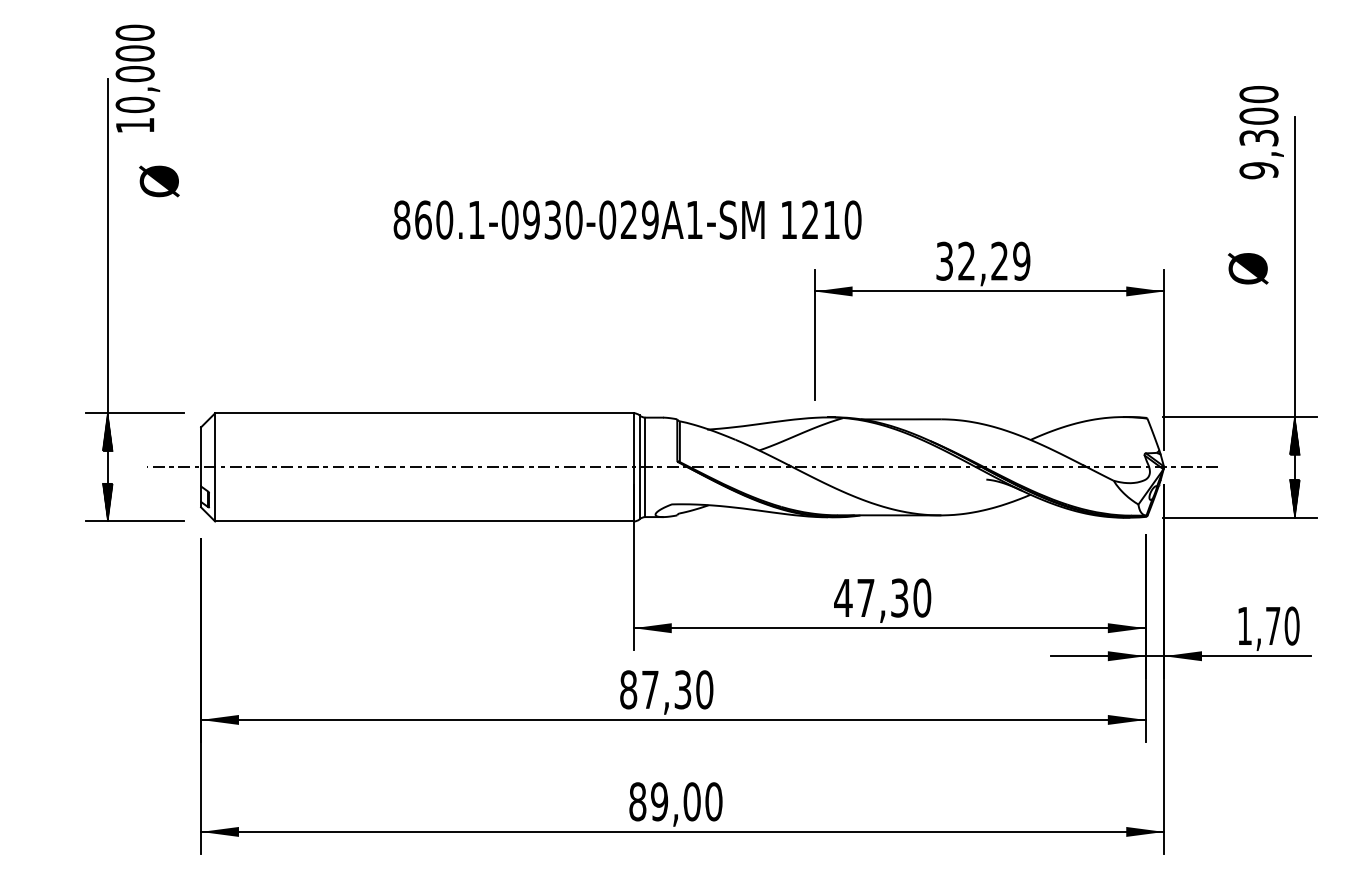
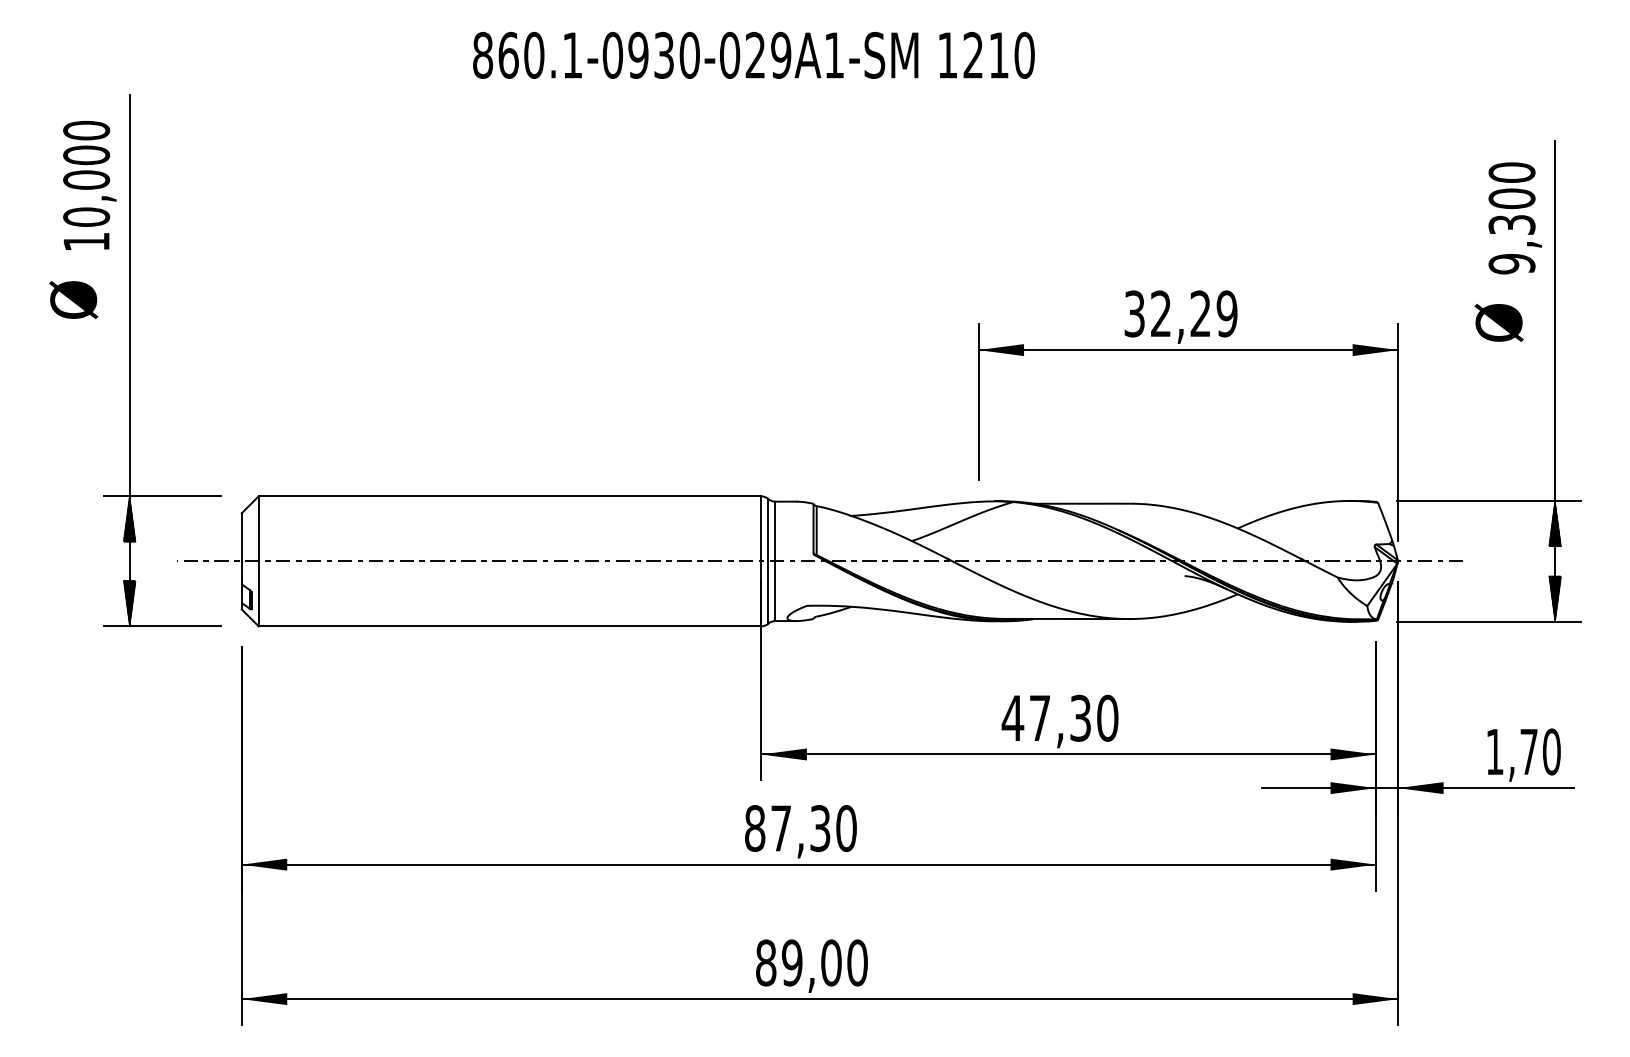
text: (137, 77) -> (89, 184), moved
text: (1261, 132) -> (1514, 218), moved
text: (159, 181) -> (73, 300), moved
text: (627, 219) -> (753, 54), moved

